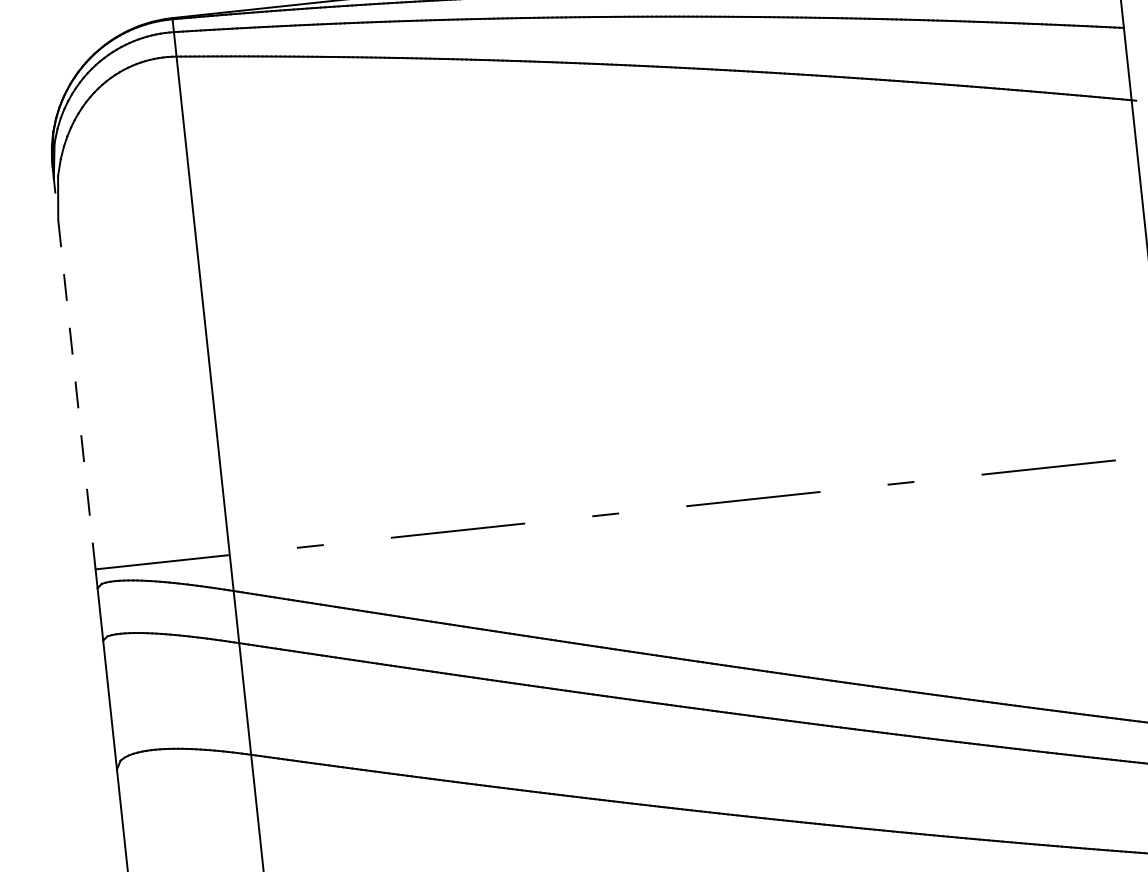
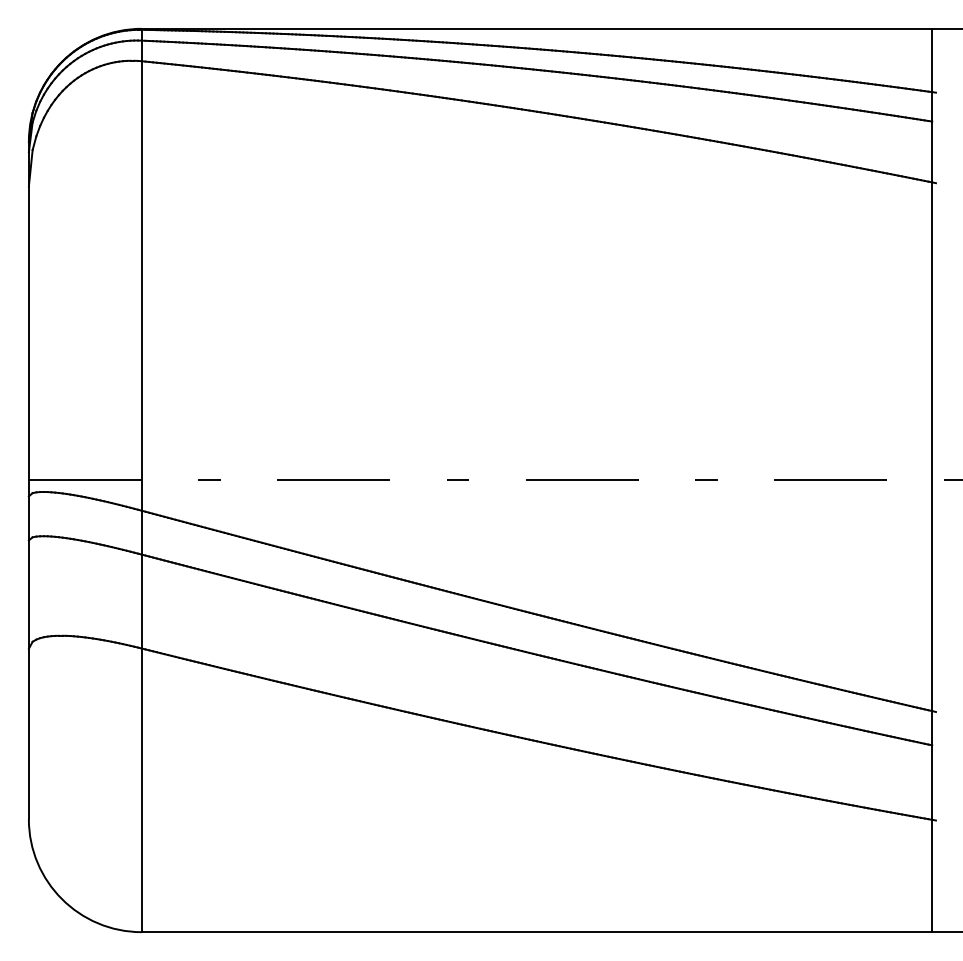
line: (73, 367) -> (28, 310), dashed -> solid

